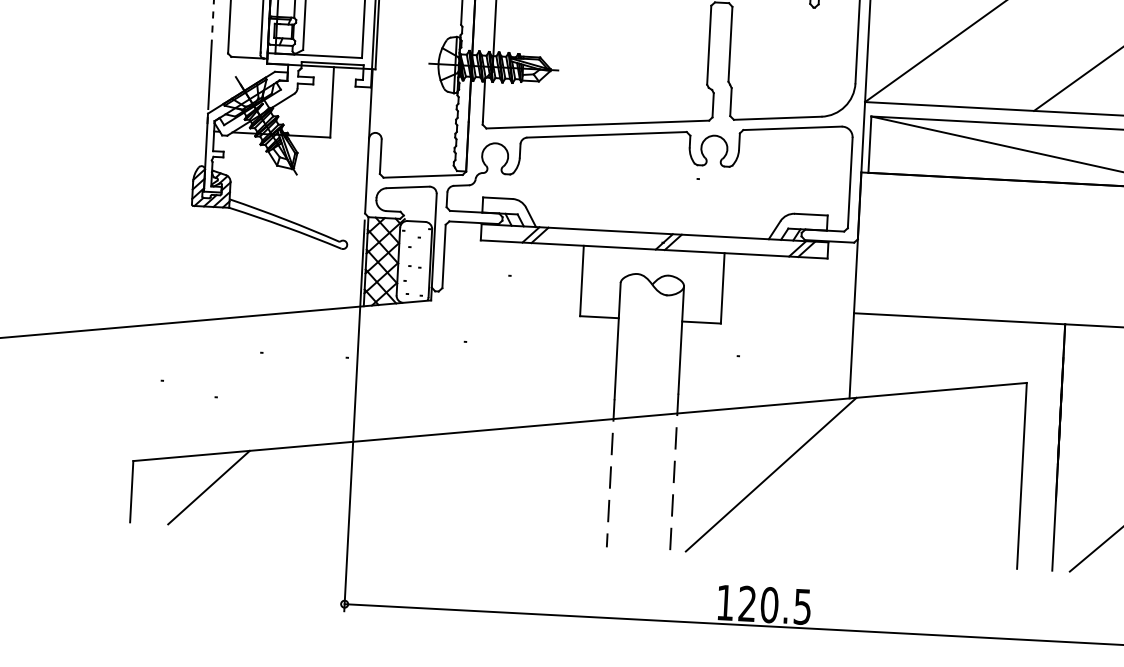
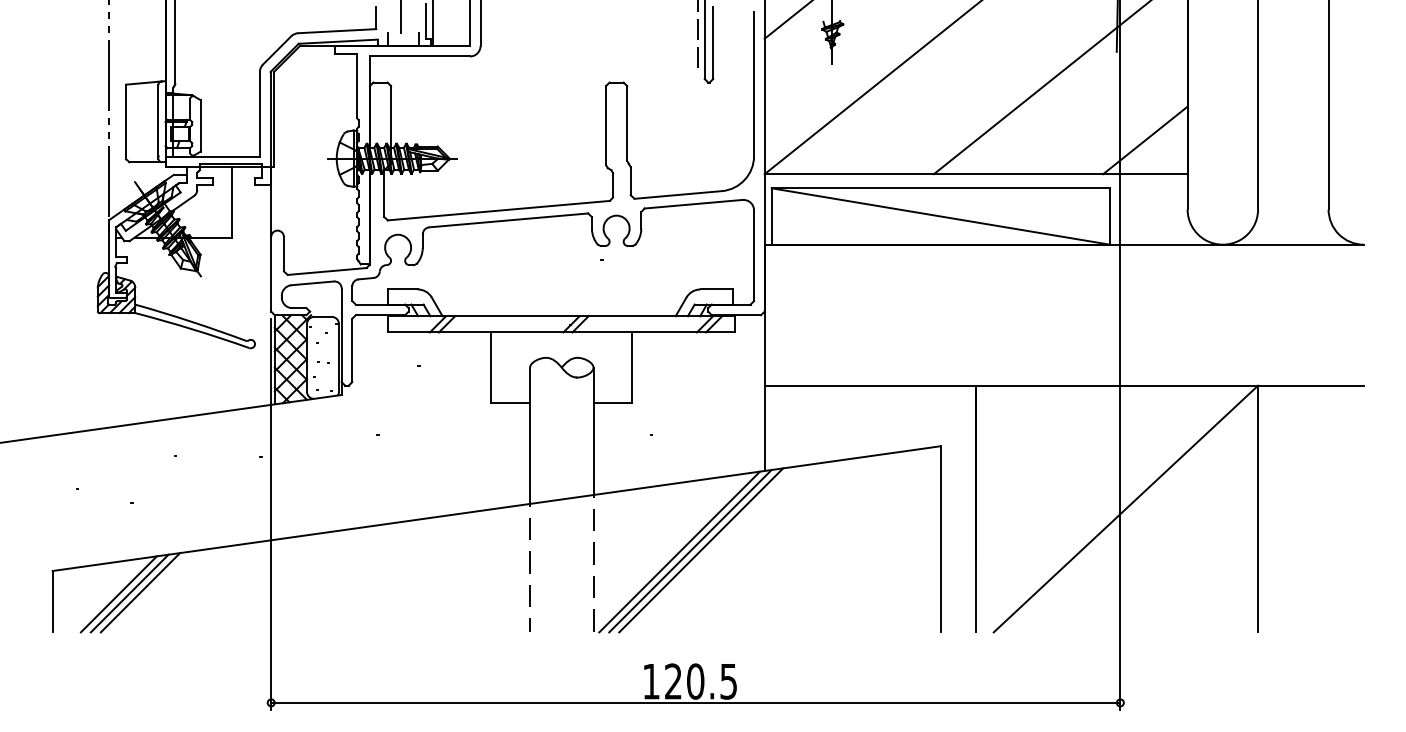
line: (760, 474) -> (679, 551), added
line: (782, 474) -> (701, 550), added
line: (197, 487) -> (118, 594), added
line: (219, 487) -> (140, 592), added

